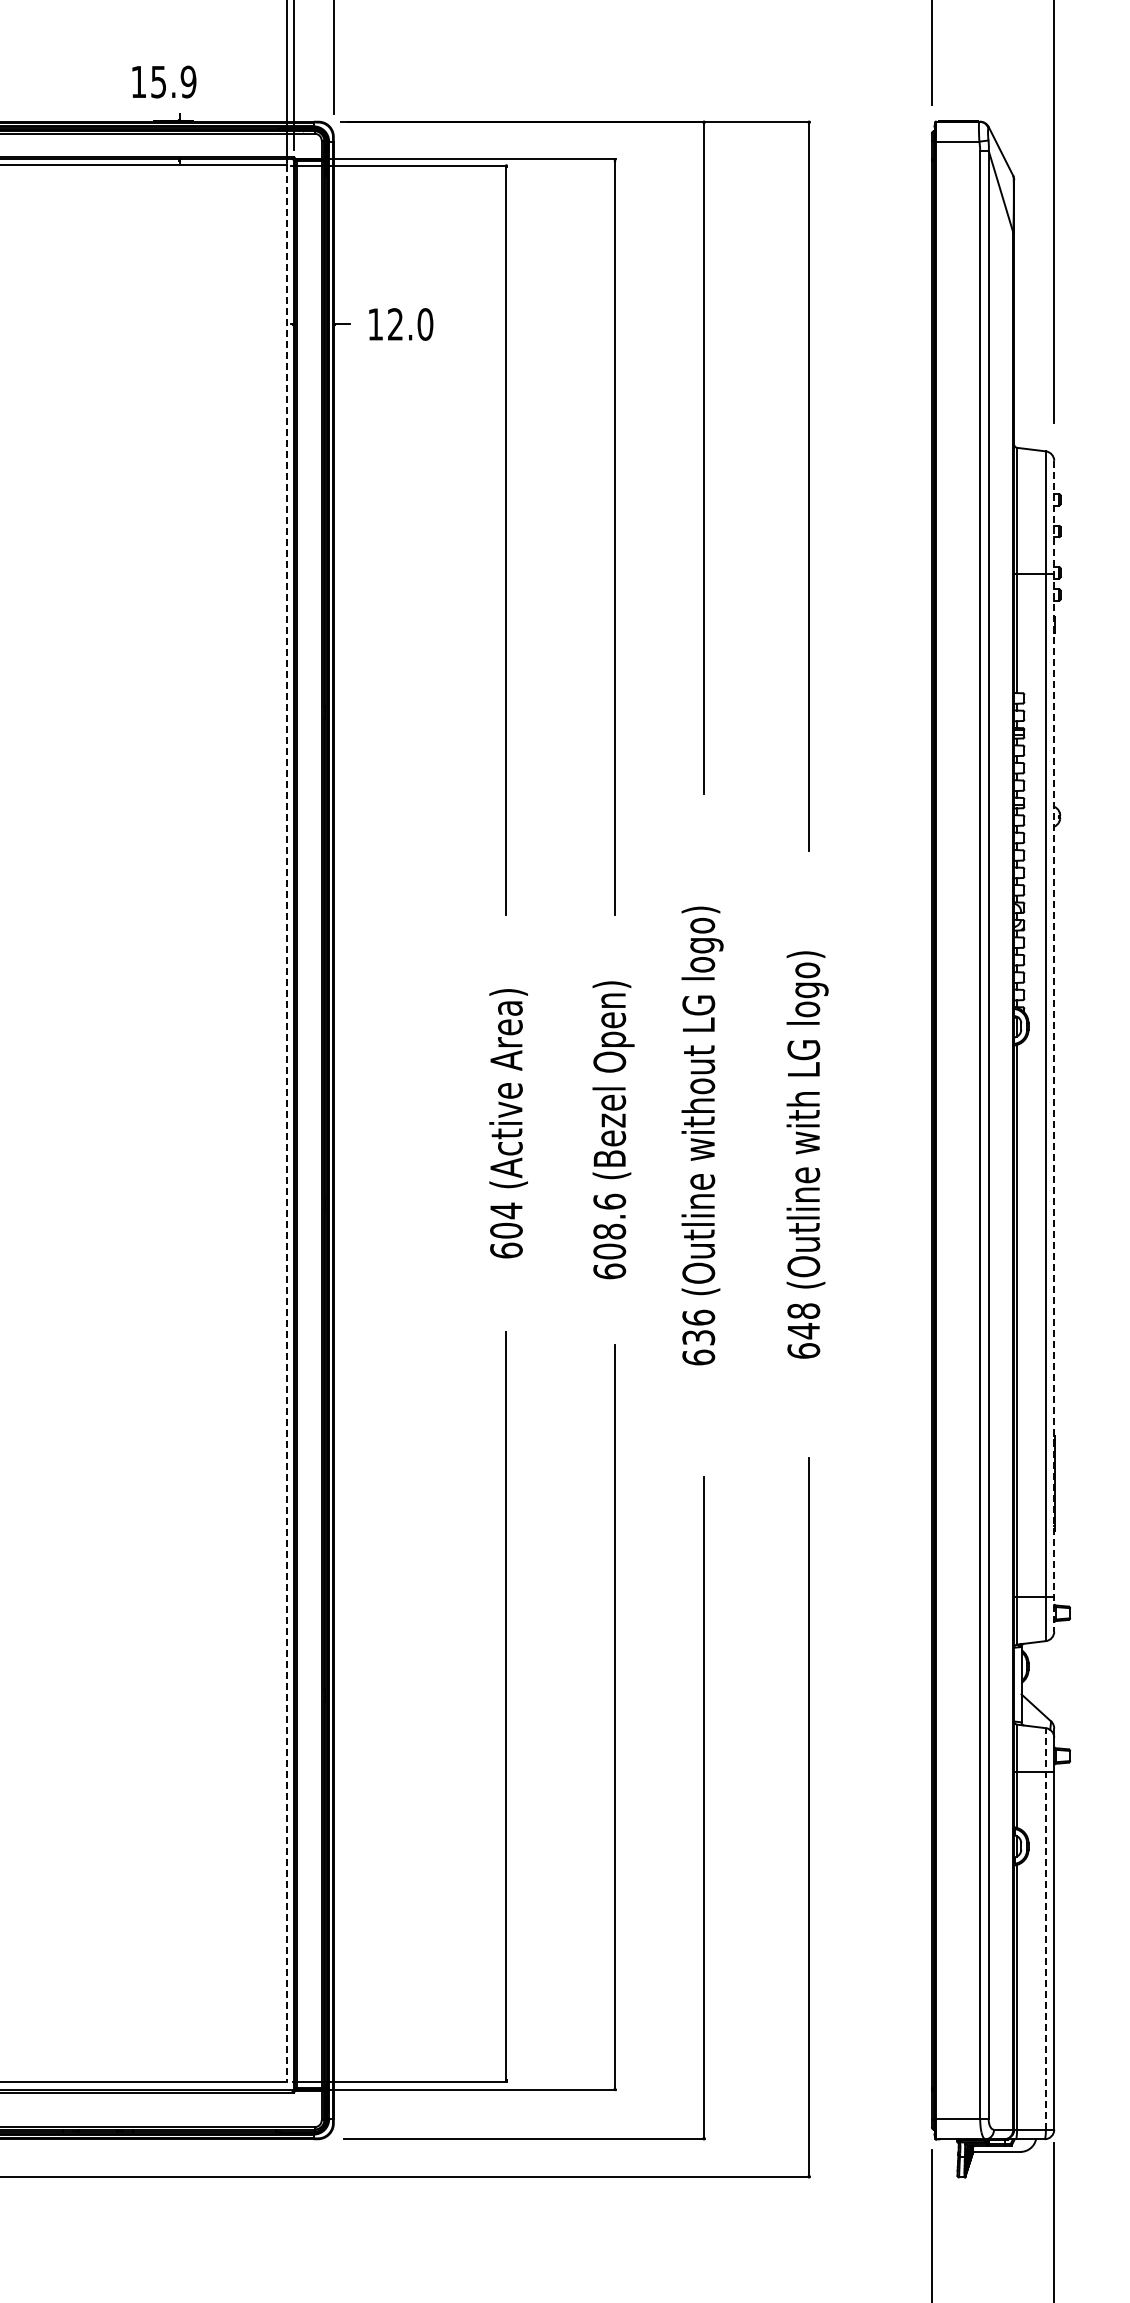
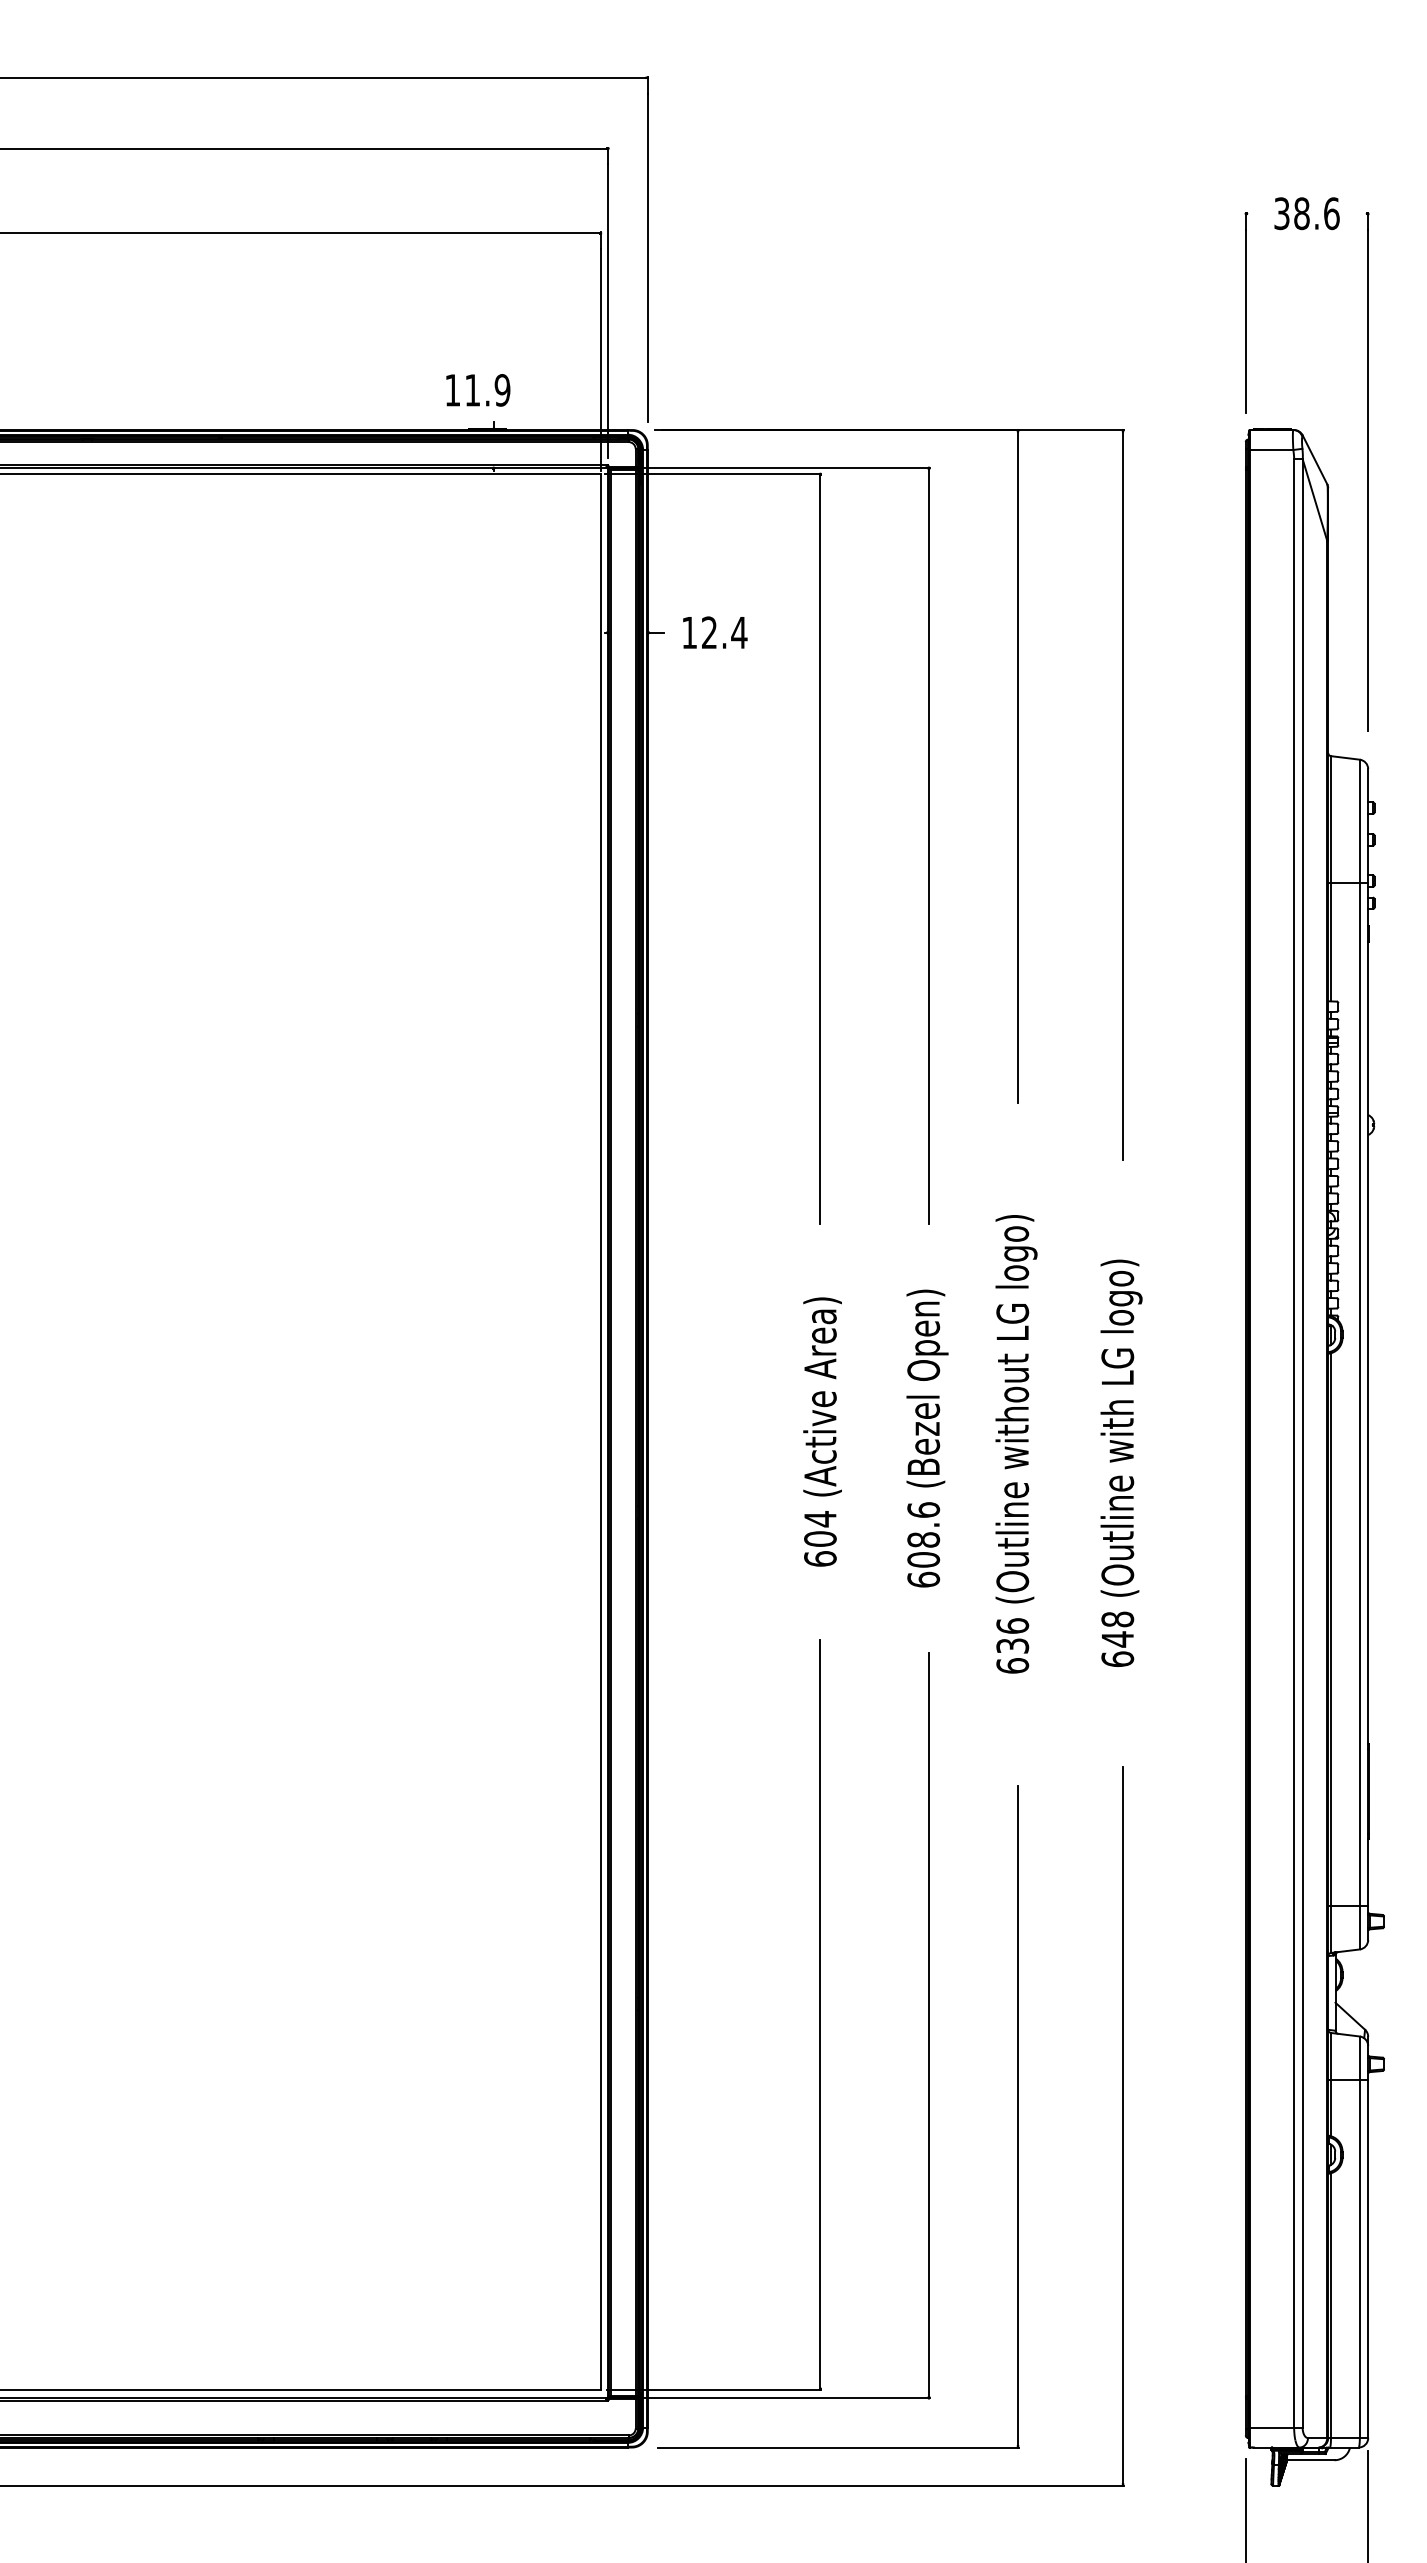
text: (158, 82) -> (472, 390), 15.9 -> 11.9
text: (425, 324) -> (739, 632), 12.0 -> 12.4
line: (1054, 1047) -> (1368, 1355), dashed -> solid
line: (287, 1124) -> (601, 1432), dashed -> solid
line: (1045, 1929) -> (1359, 2237), dashed -> solid

